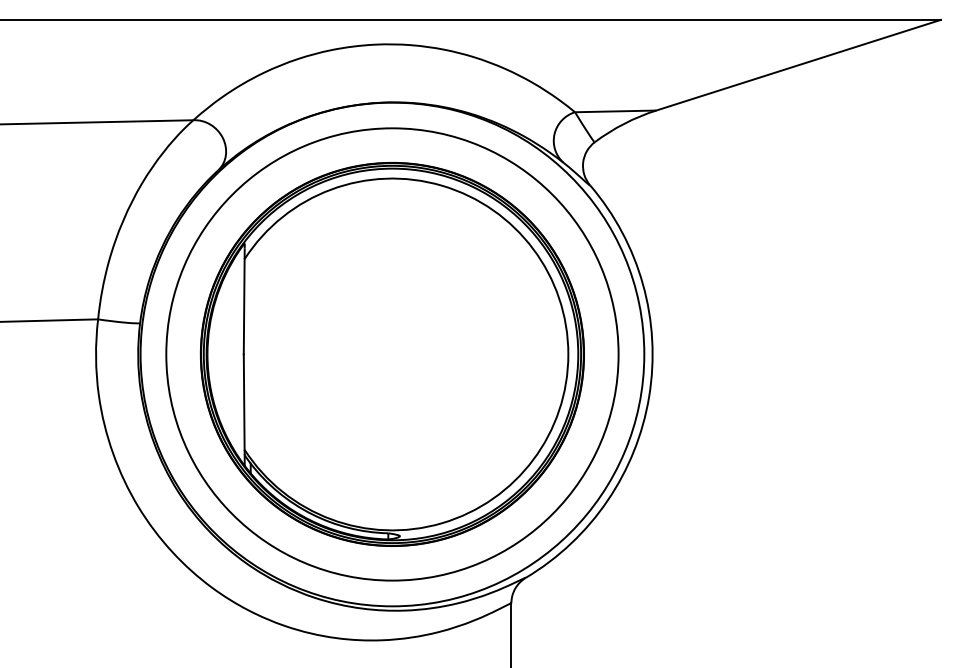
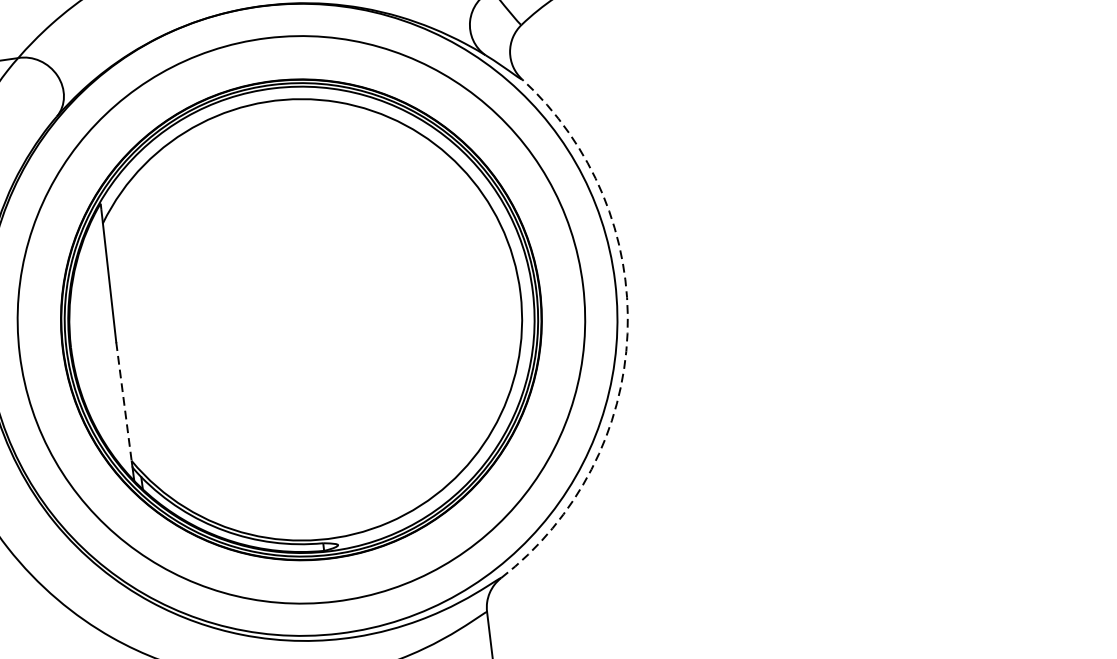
arc: (649, 396) -> (627, 333), solid -> dashed
line: (244, 402) -> (124, 401), solid -> dashed

